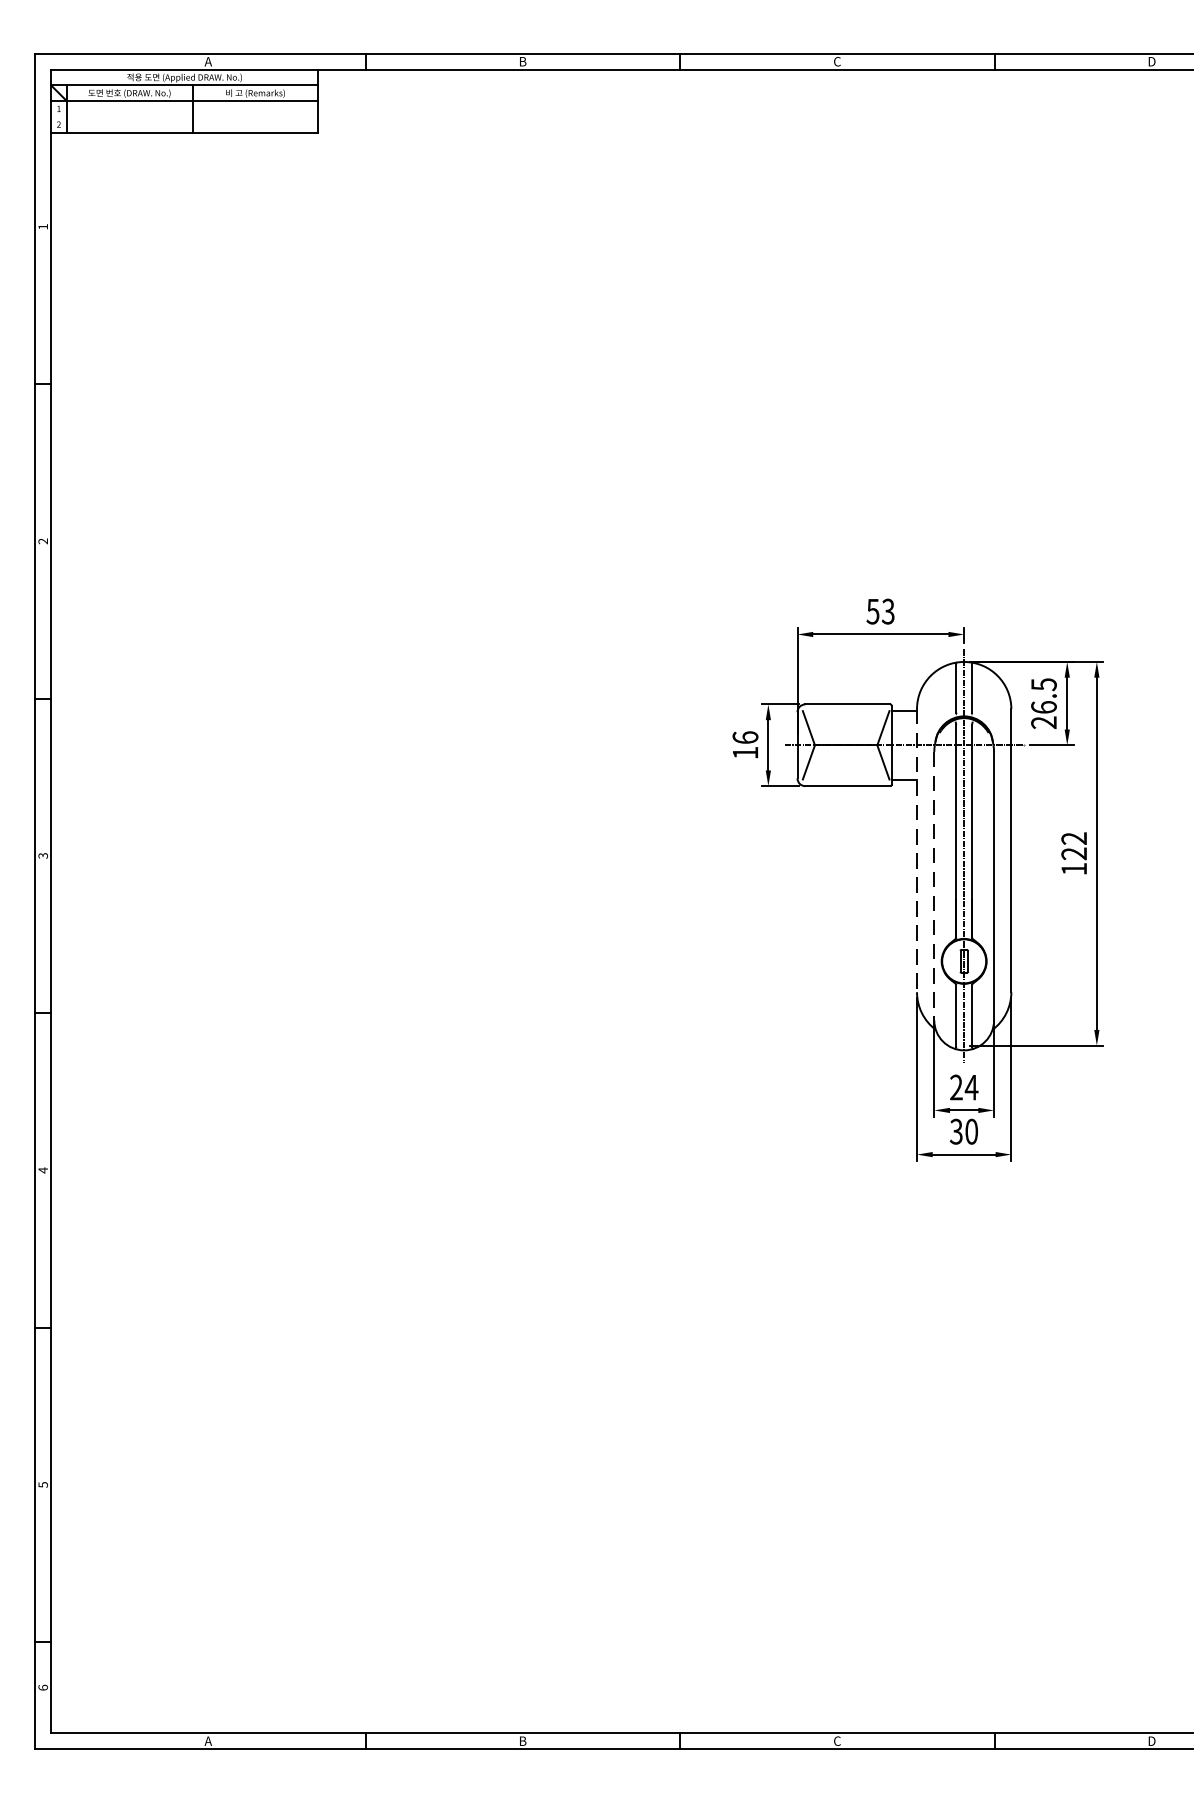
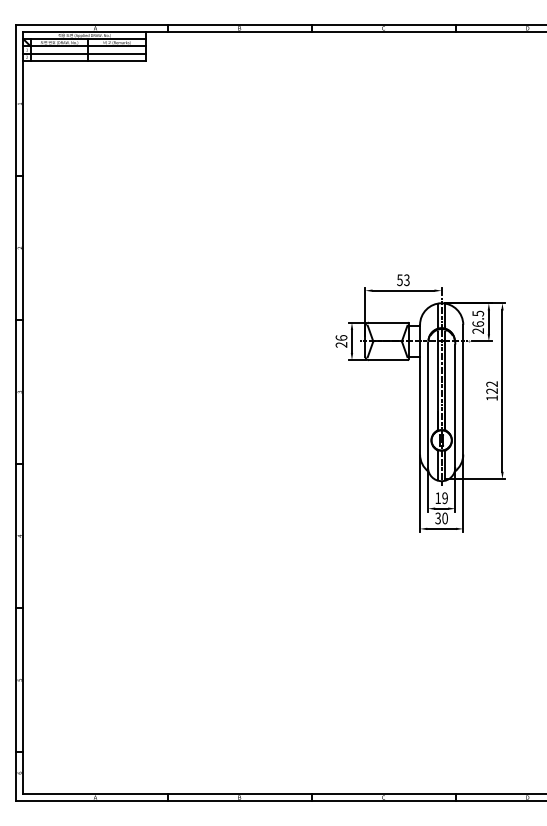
line: (184, 116) -> (84, 53), added
text: (745, 751) -> (341, 344), 16 -> 26
line: (917, 850) -> (420, 389), dashed -> solid
line: (933, 887) -> (427, 406), dashed -> solid
text: (963, 1088) -> (441, 498), 24 -> 19

